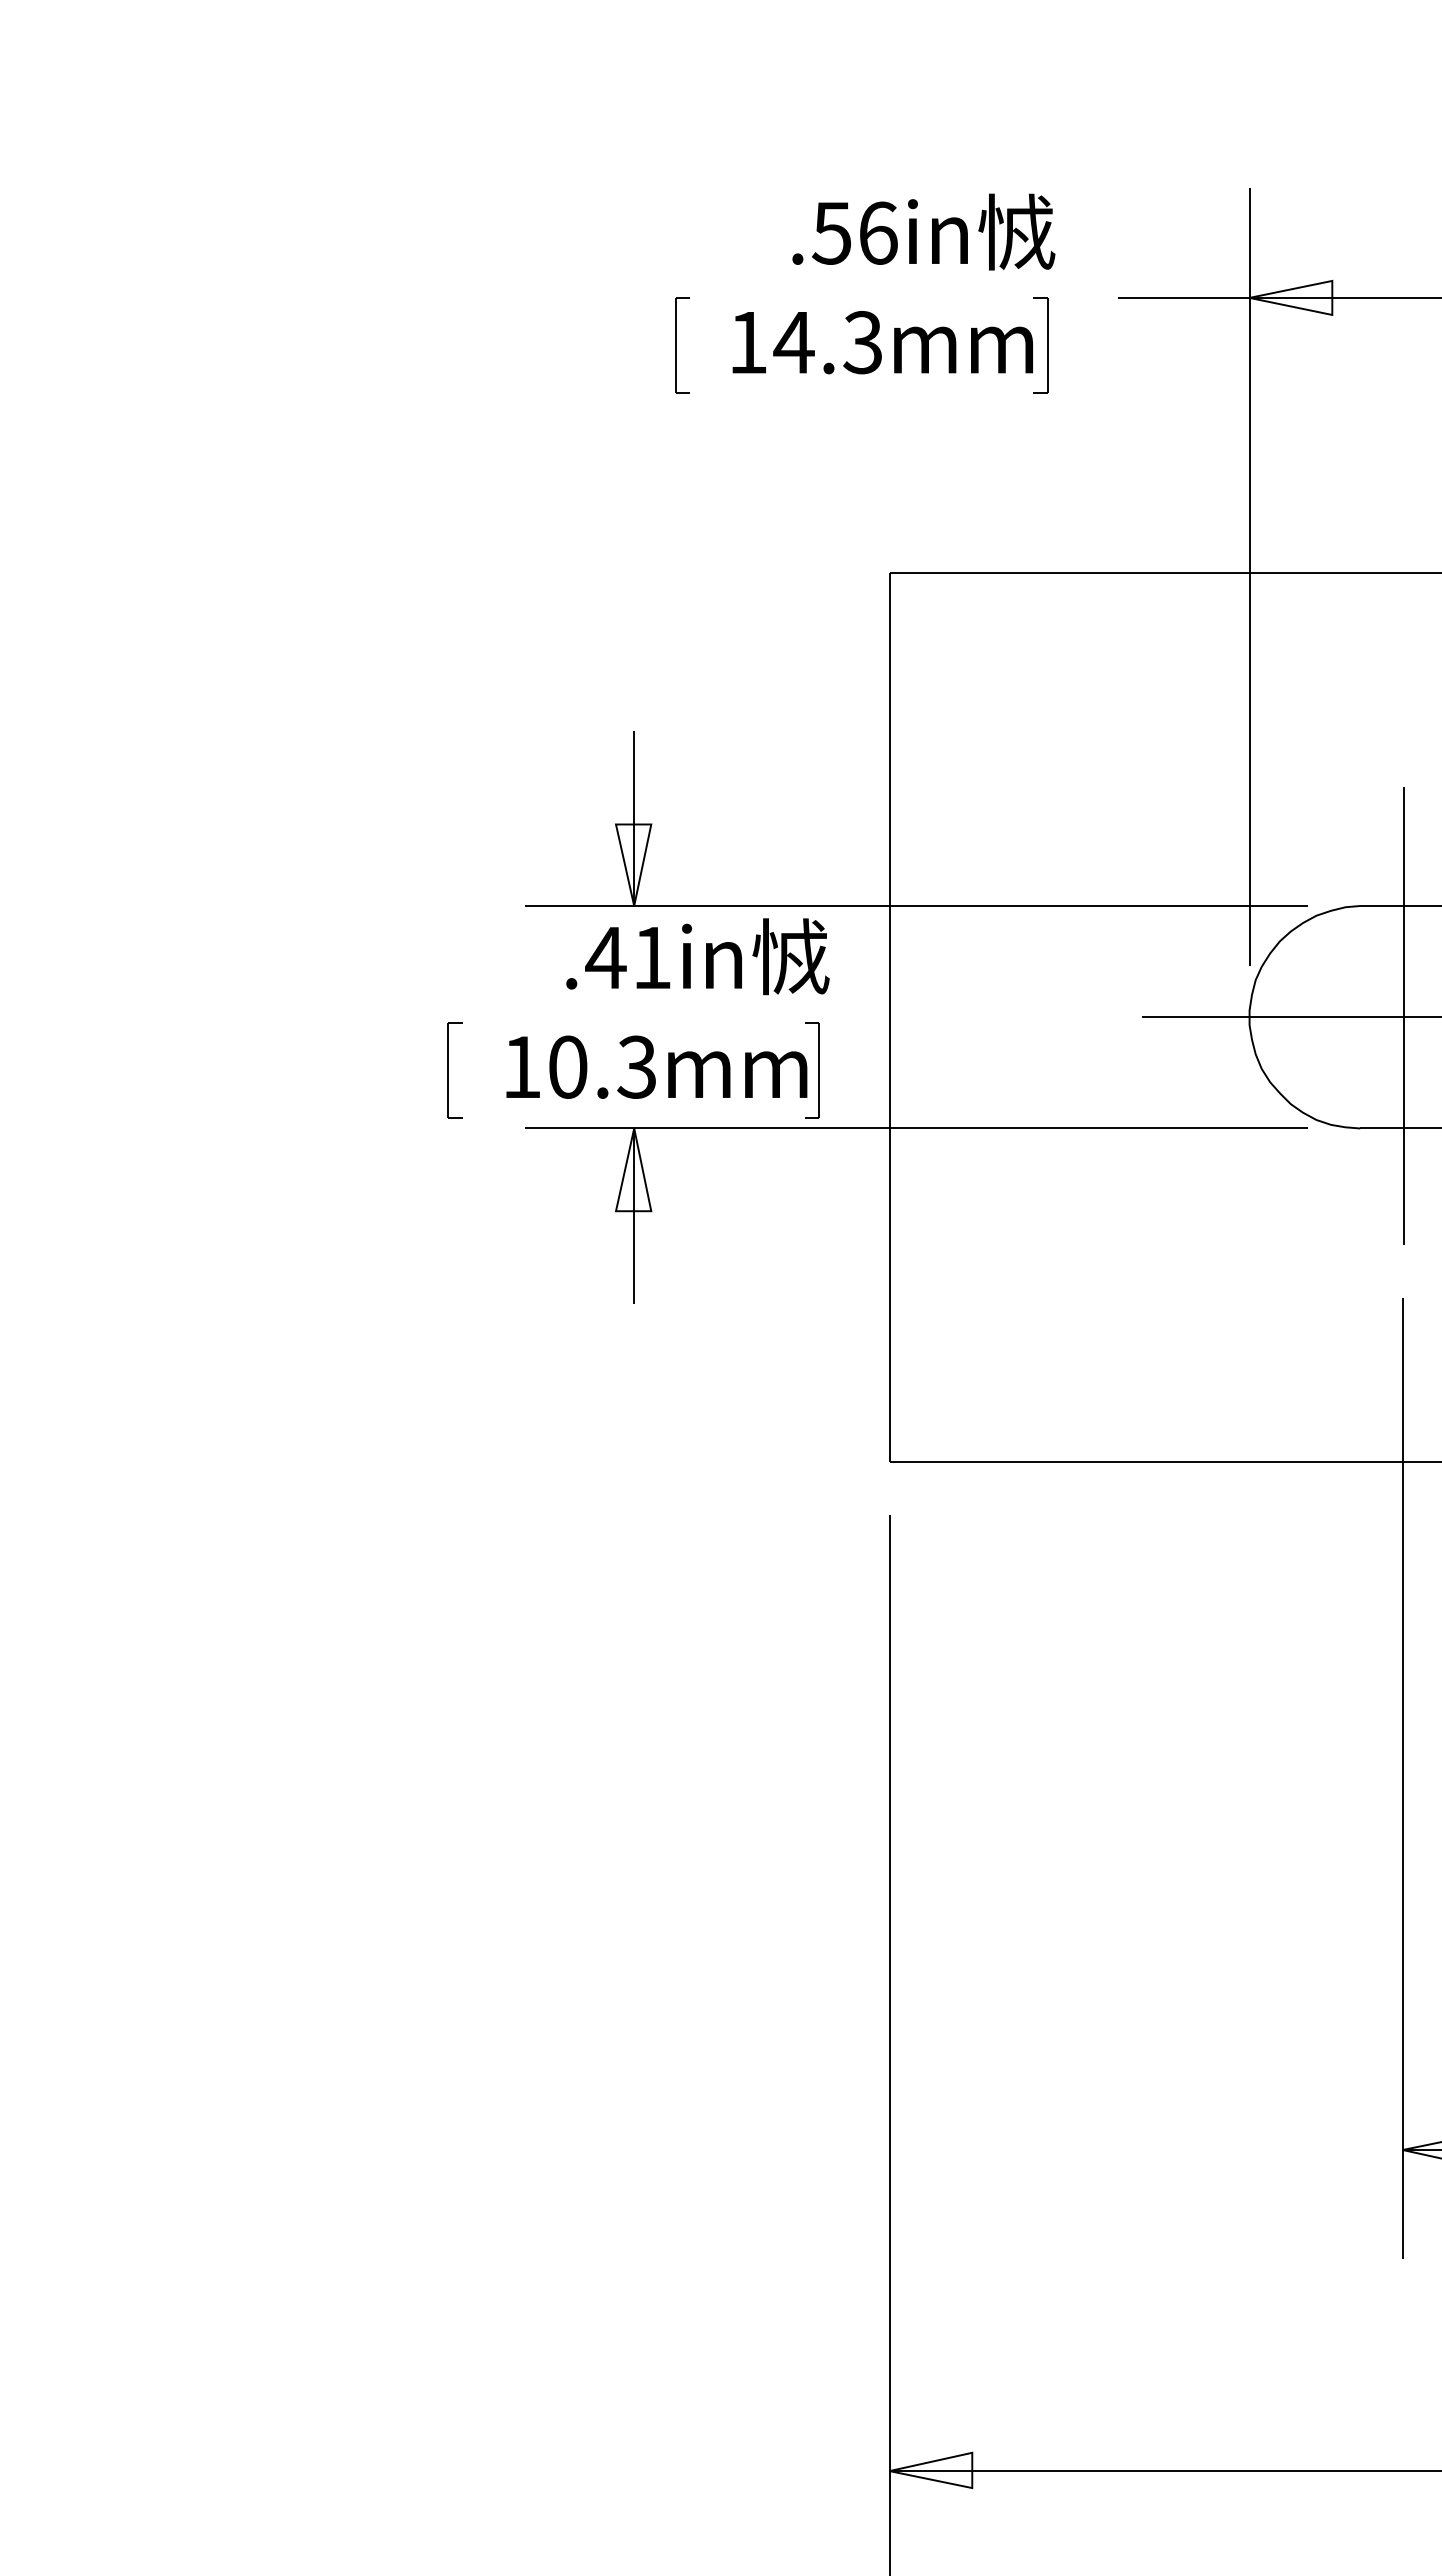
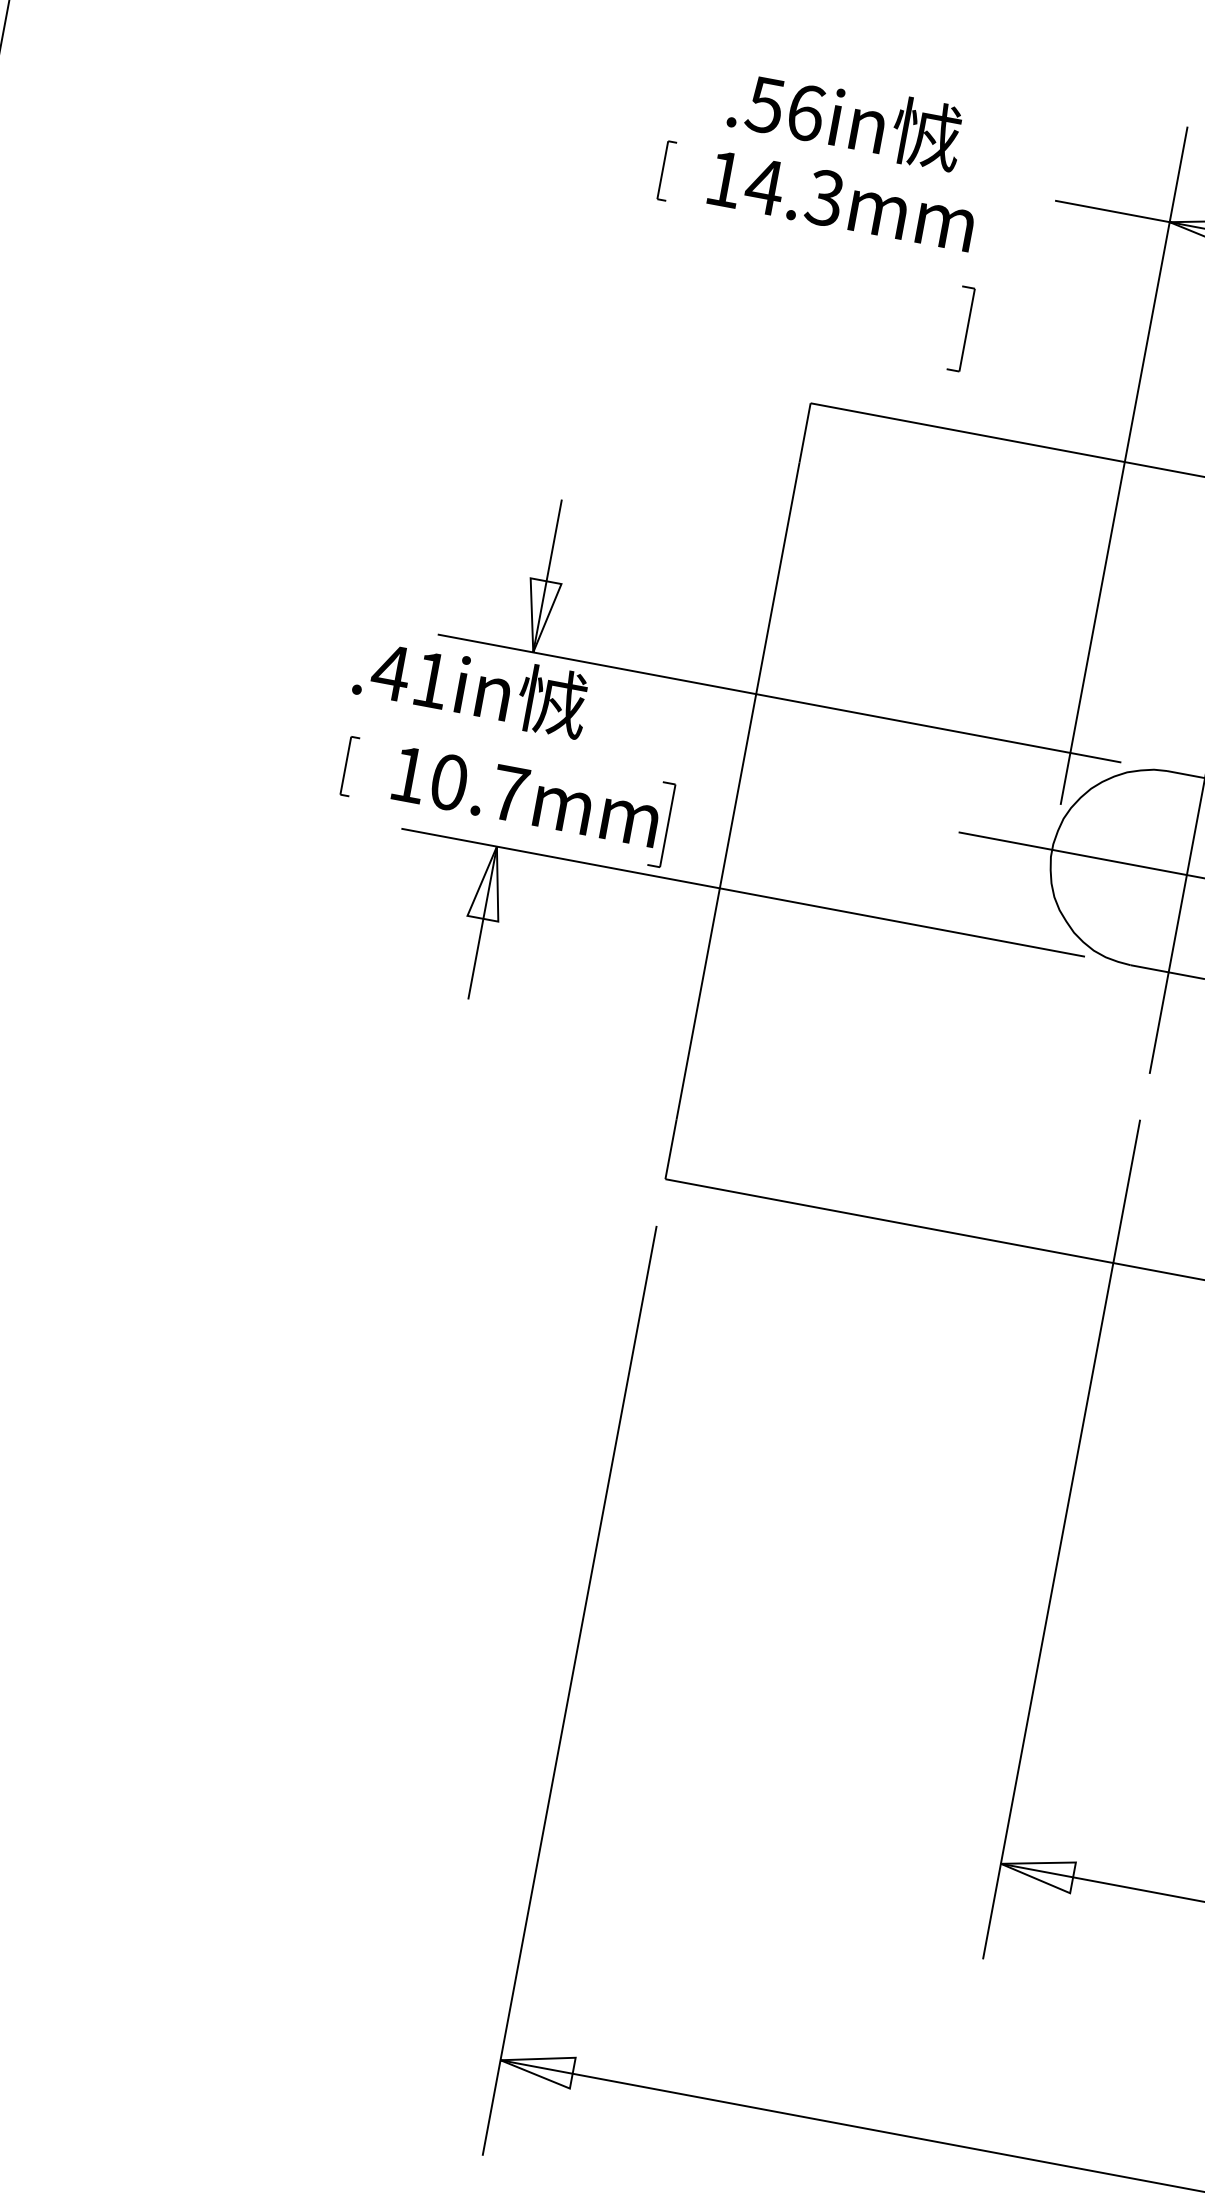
text: (923, 231) -> (845, 118), moved
part: (682, 345) -> (666, 171), size x0.7
part: (1047, 345) -> (966, 330), moved
text: (697, 956) -> (471, 686), moved
text: (636, 1066) -> (509, 792), 10.3mm -> 10.7mm
part: (454, 1070) -> (349, 766), size x0.7

